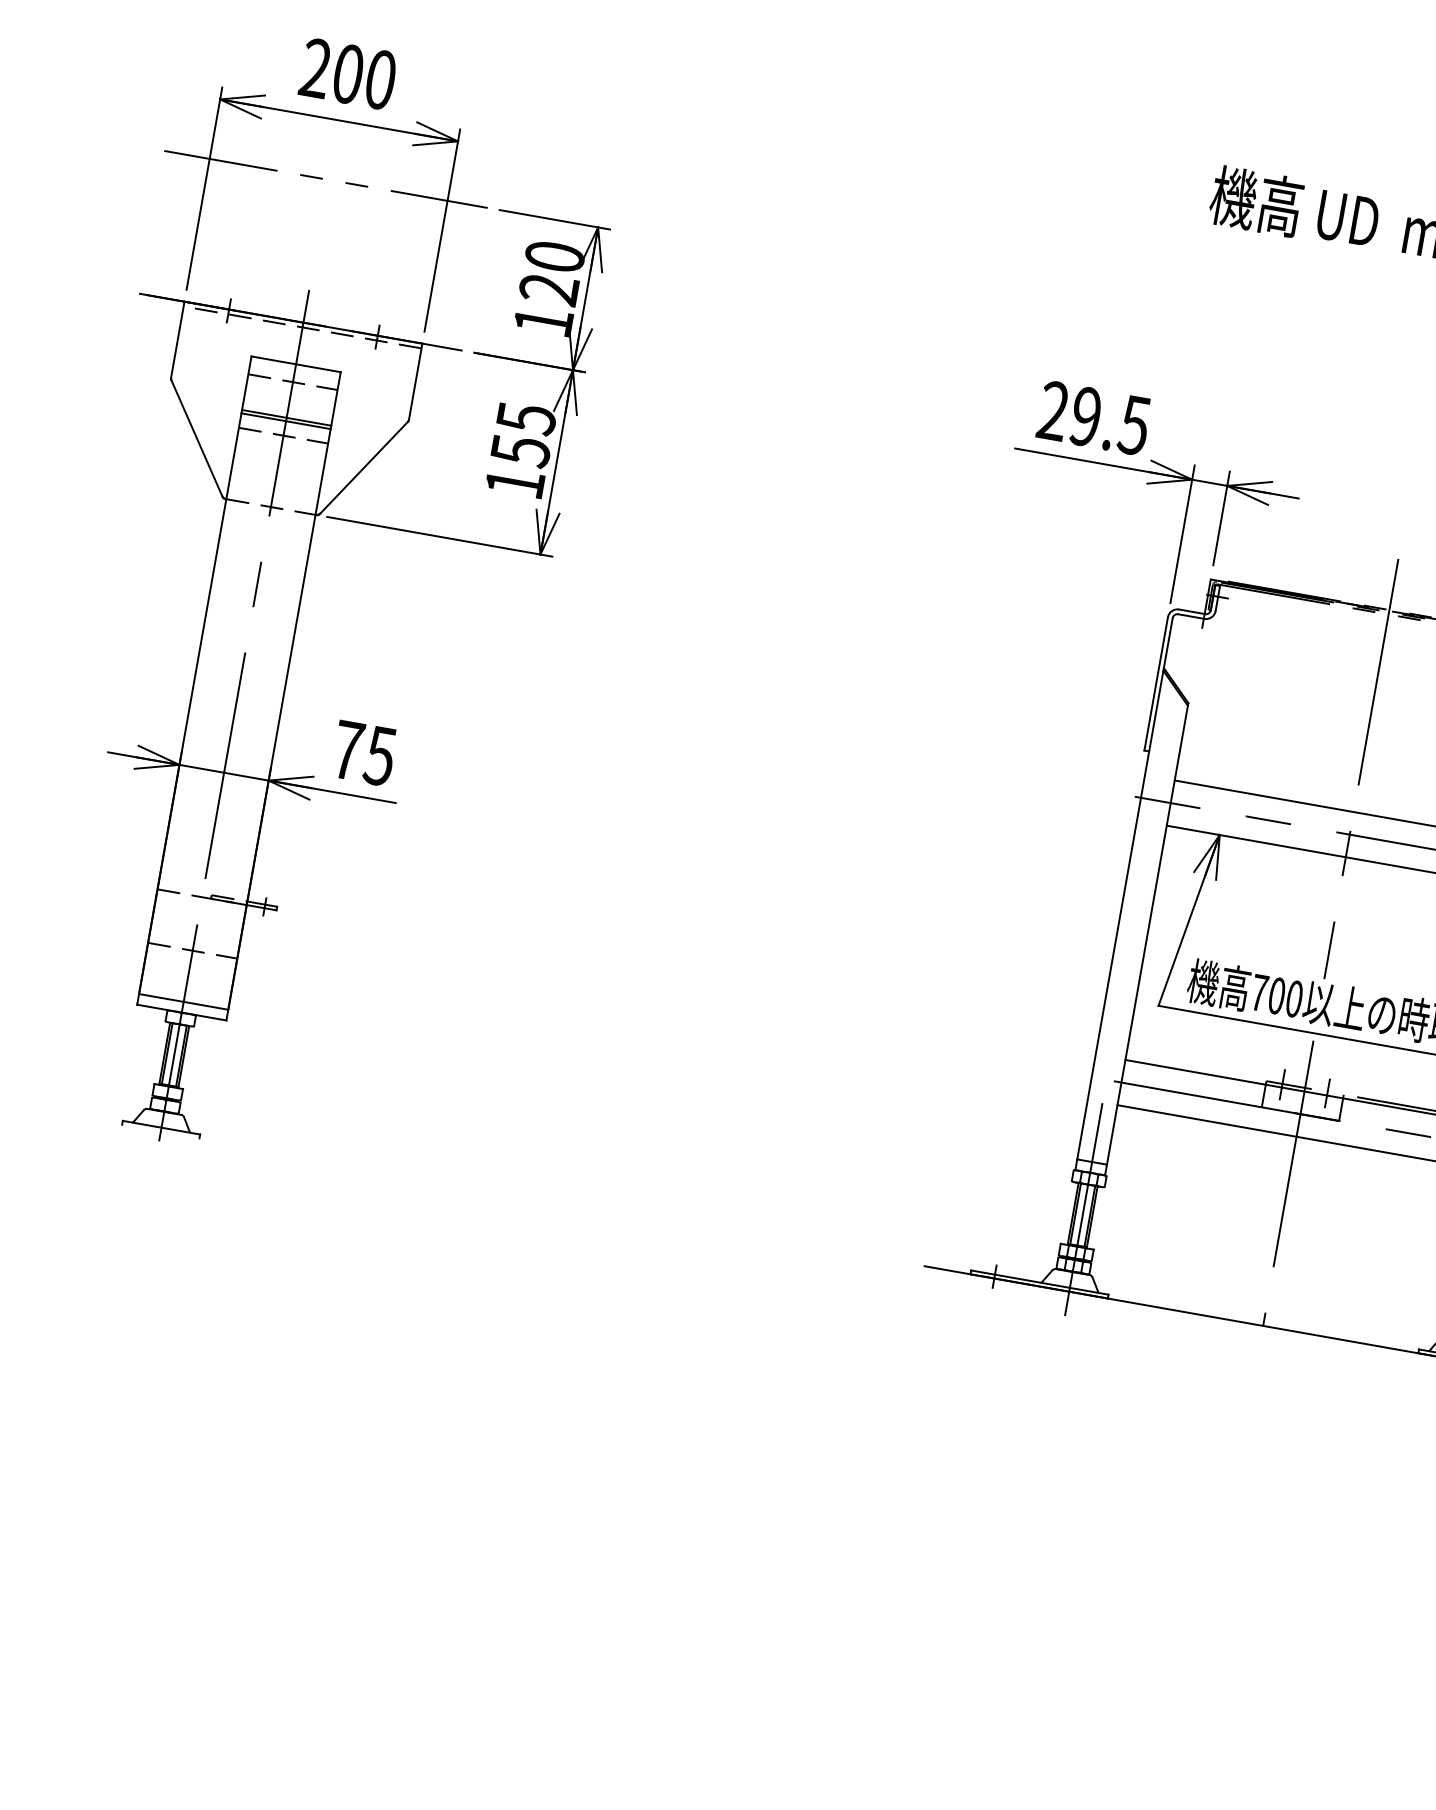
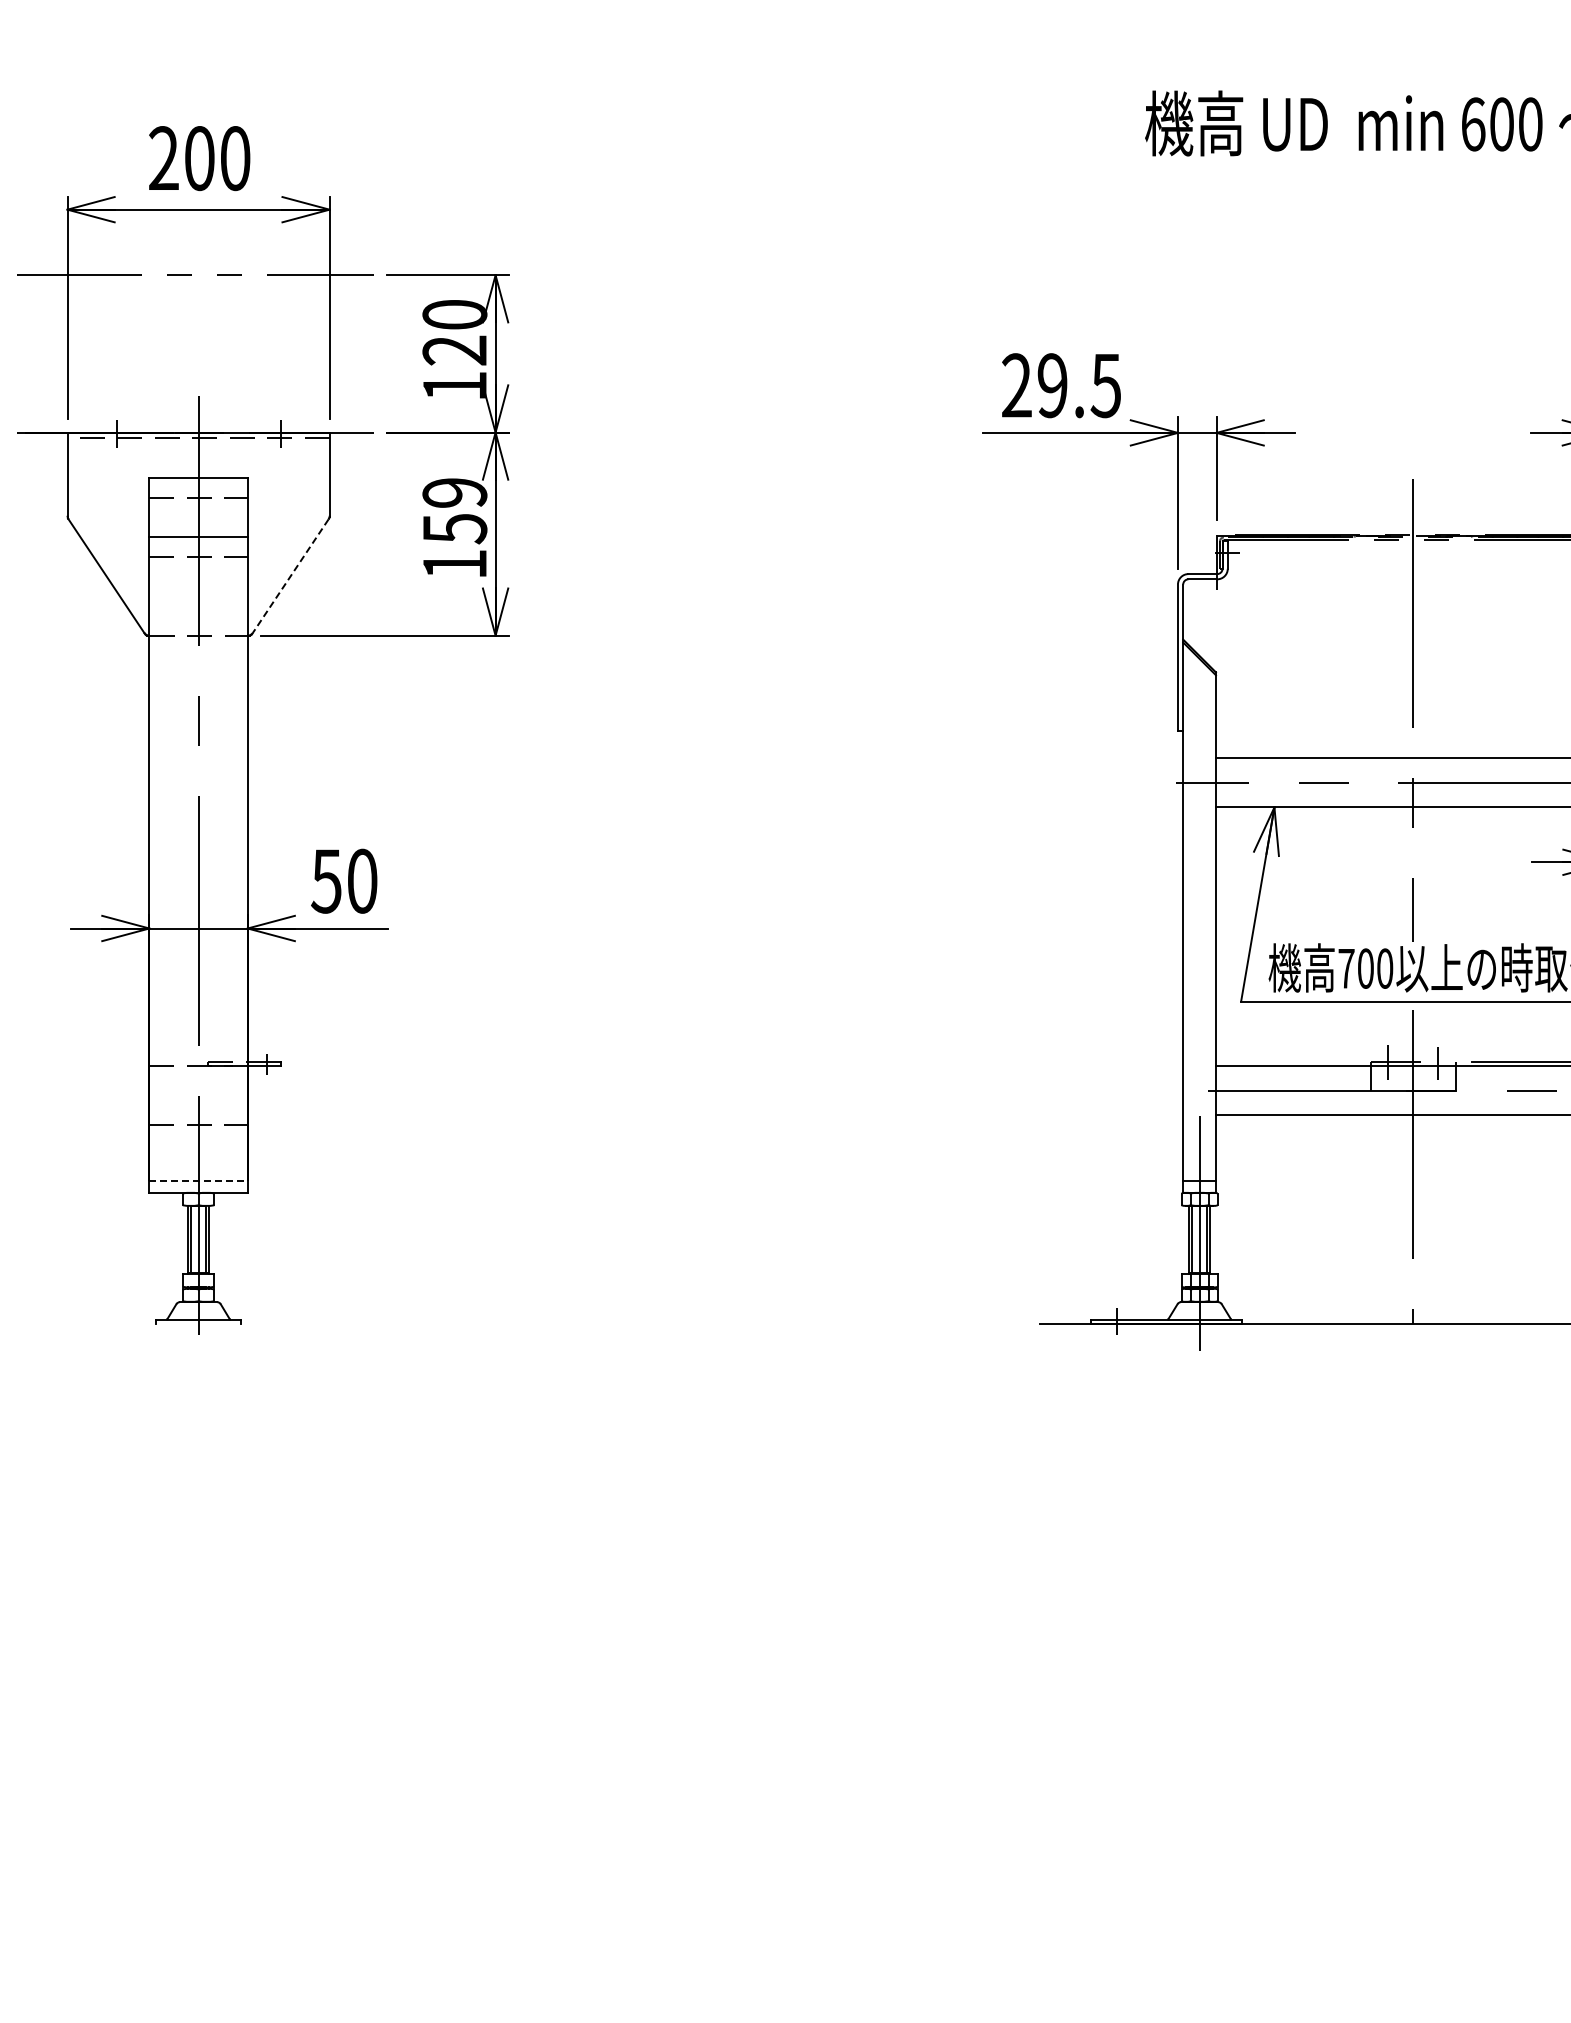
text: (525, 418) -> (454, 493), 155 -> 159
line: (285, 421) -> (198, 541), removed
line: (363, 468) -> (290, 576), solid -> dashed
text: (364, 752) -> (344, 880), 75 -> 50
line: (184, 1002) -> (199, 1181), solid -> dashed

